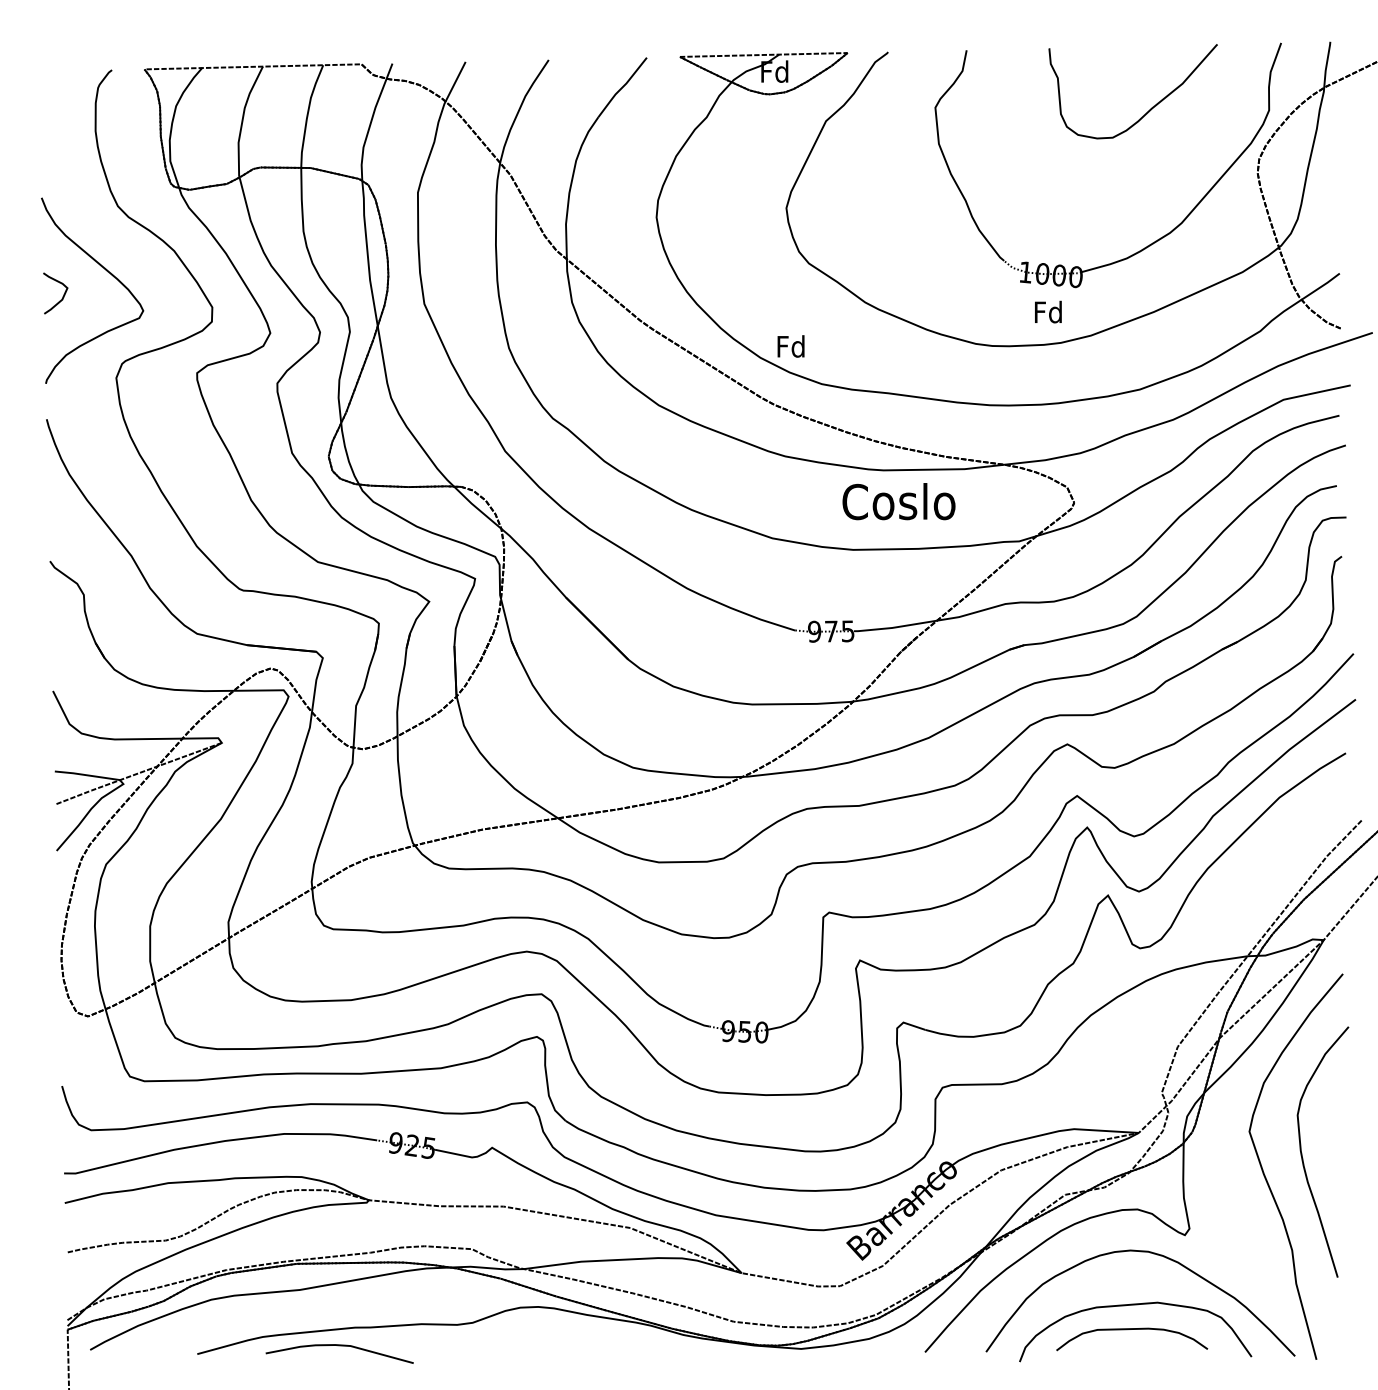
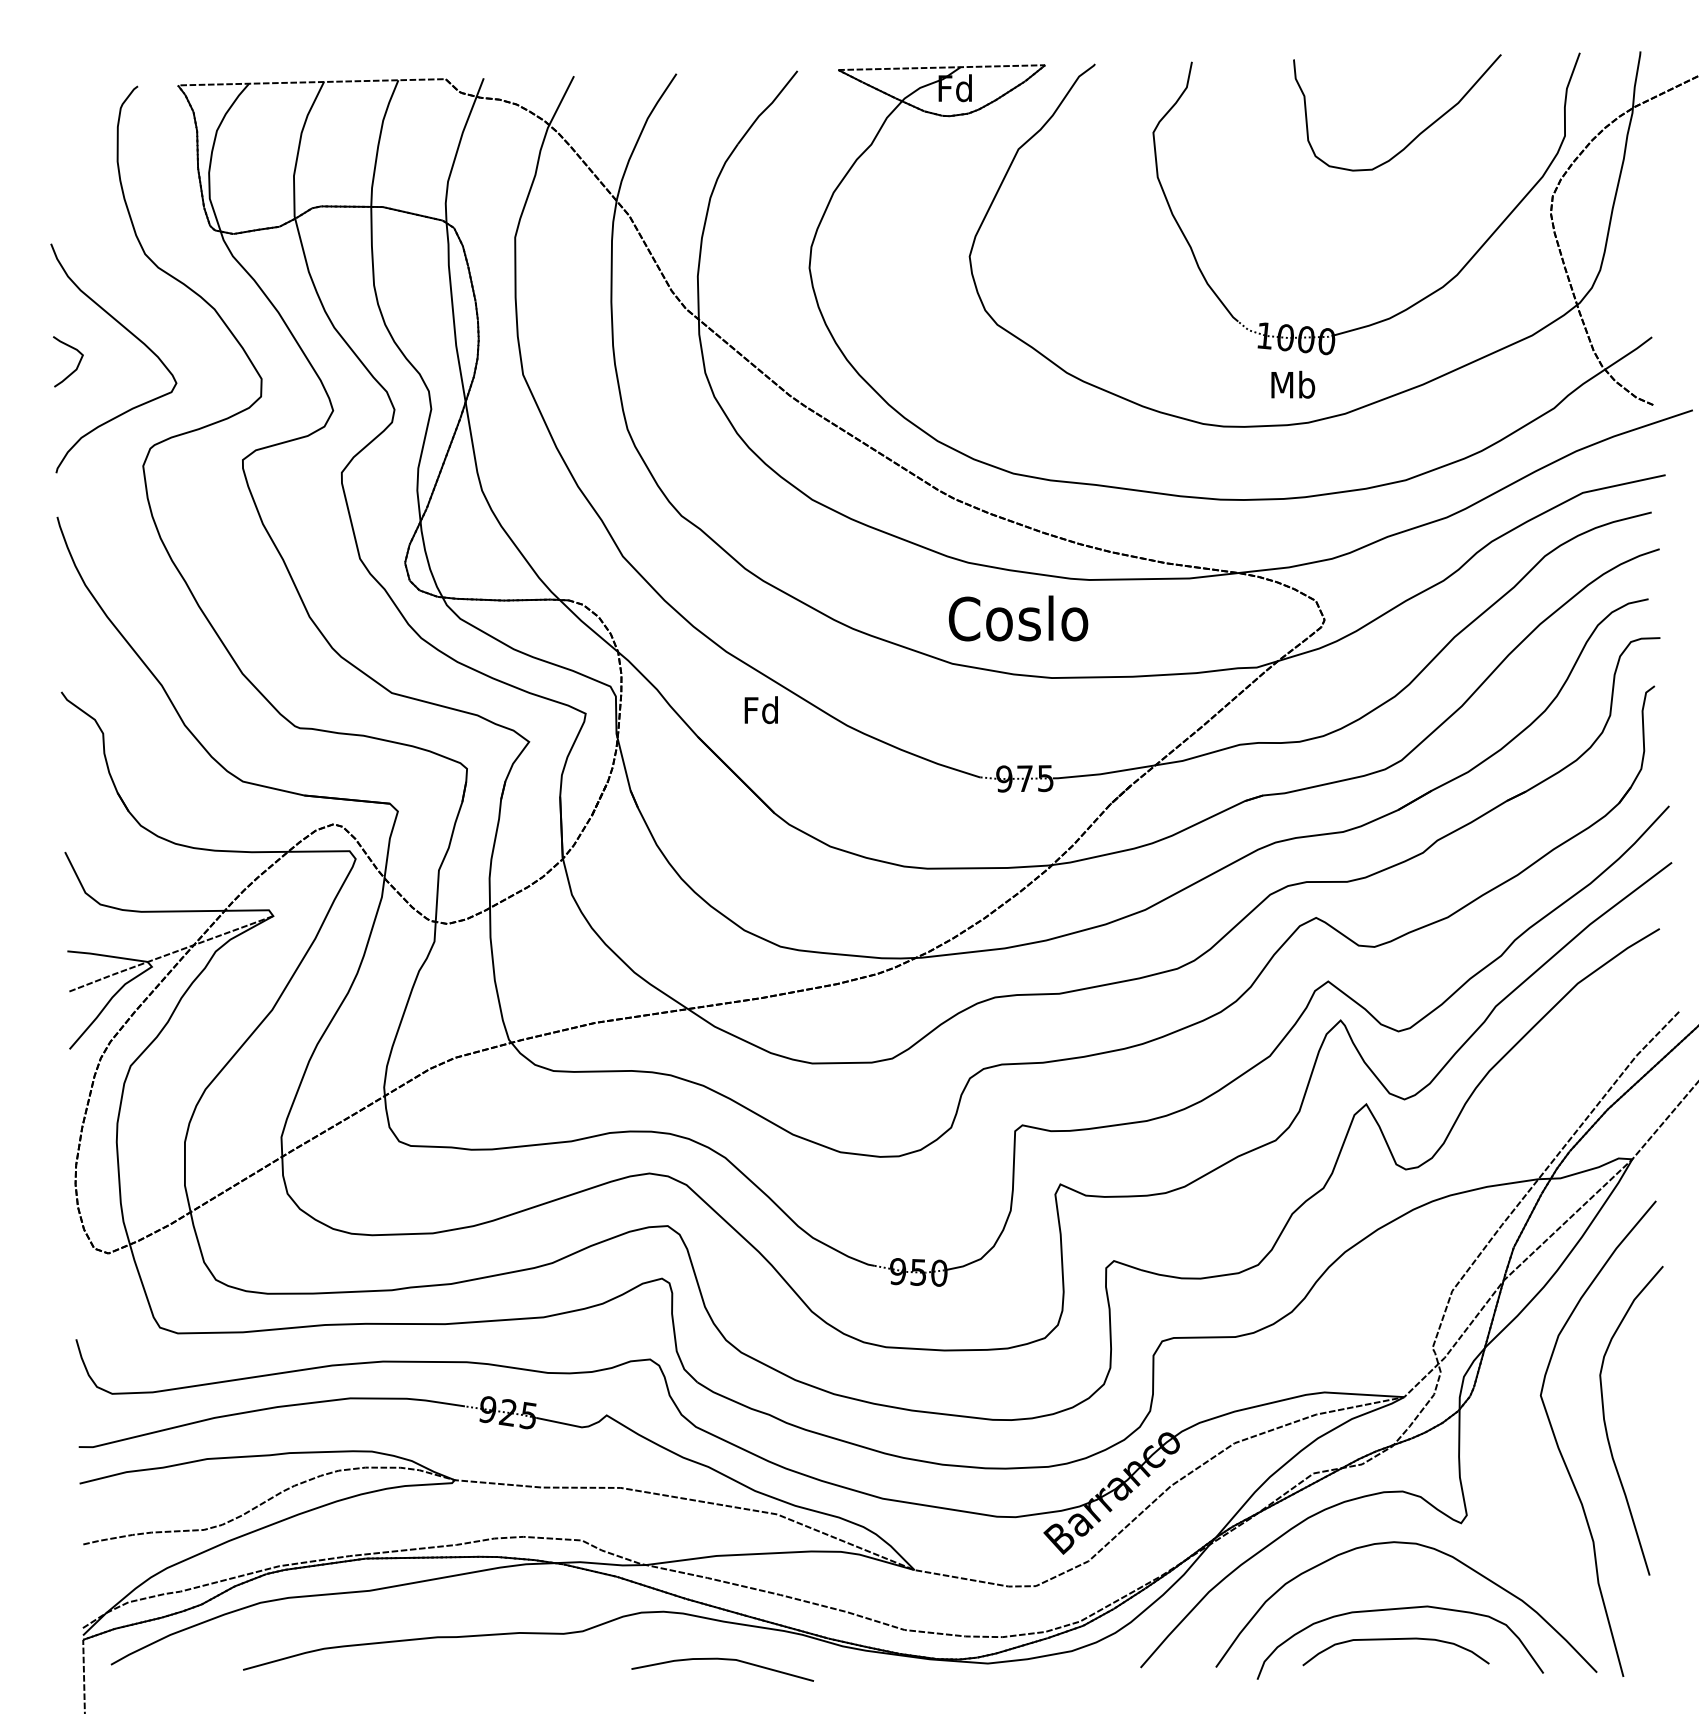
text: (1048, 311) -> (1293, 384), Fd -> Mb
text: (790, 346) -> (760, 710), moved
text: (898, 501) -> (1018, 618), moved
curve: (341, 1346) -> (724, 1660), moved

